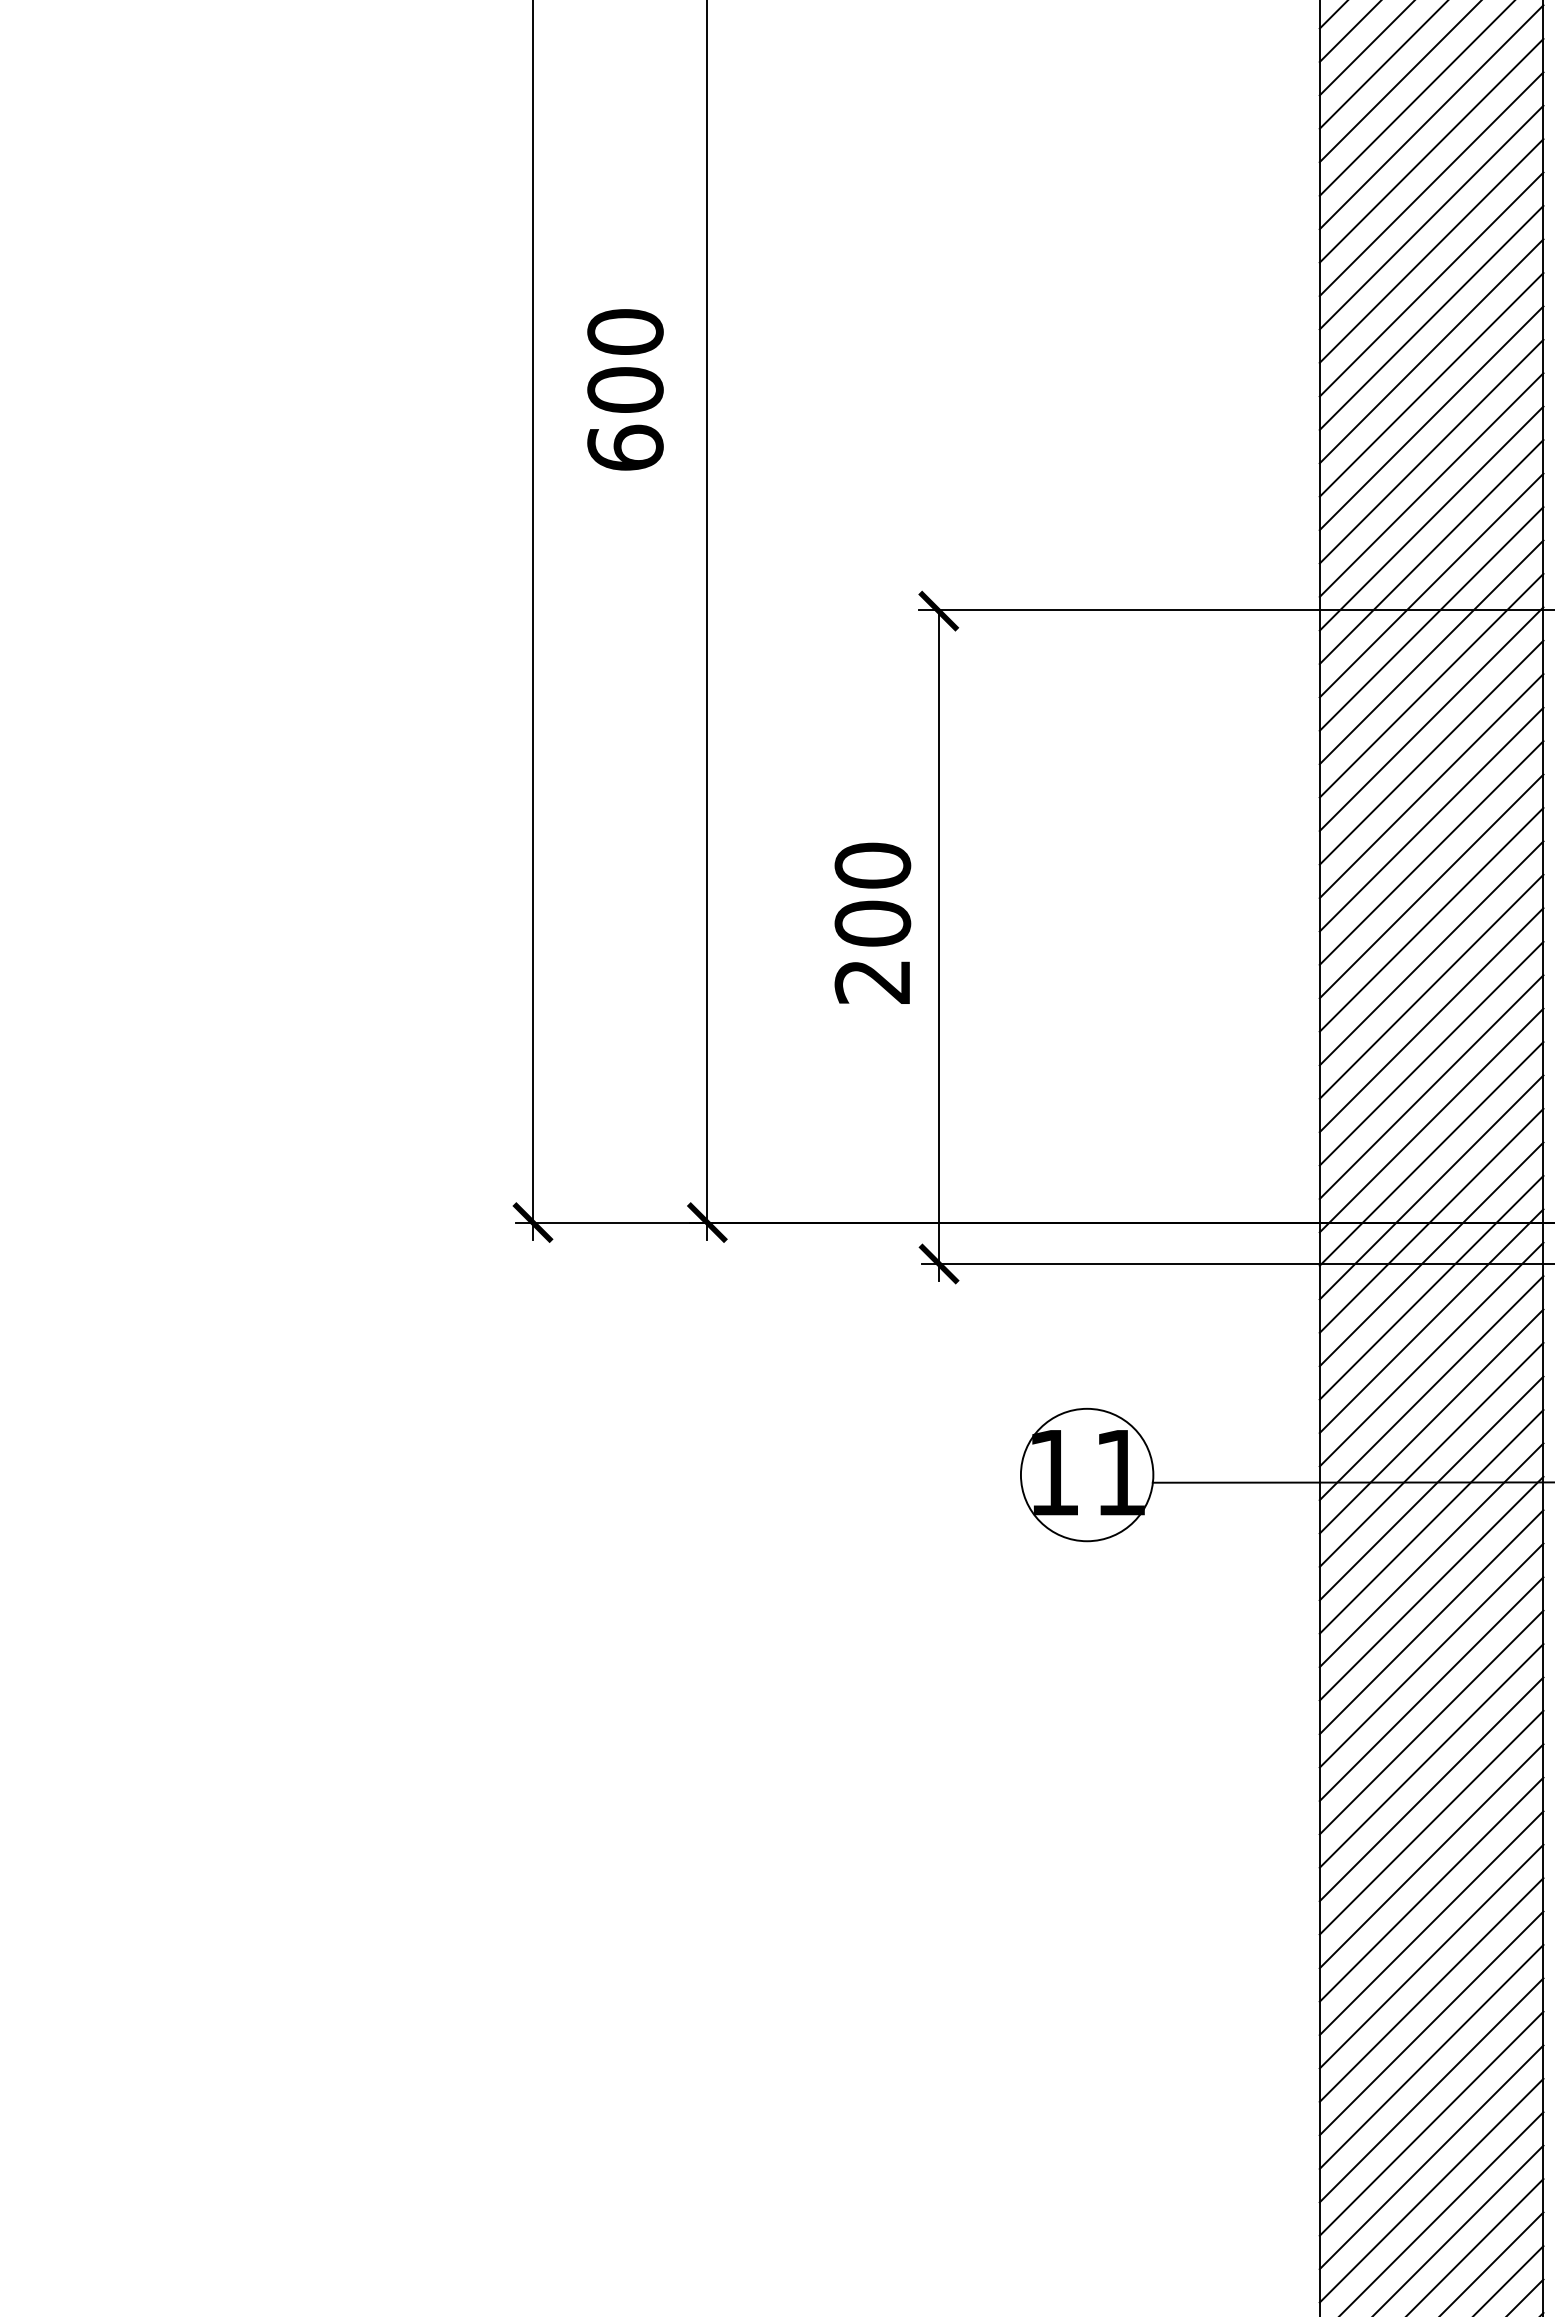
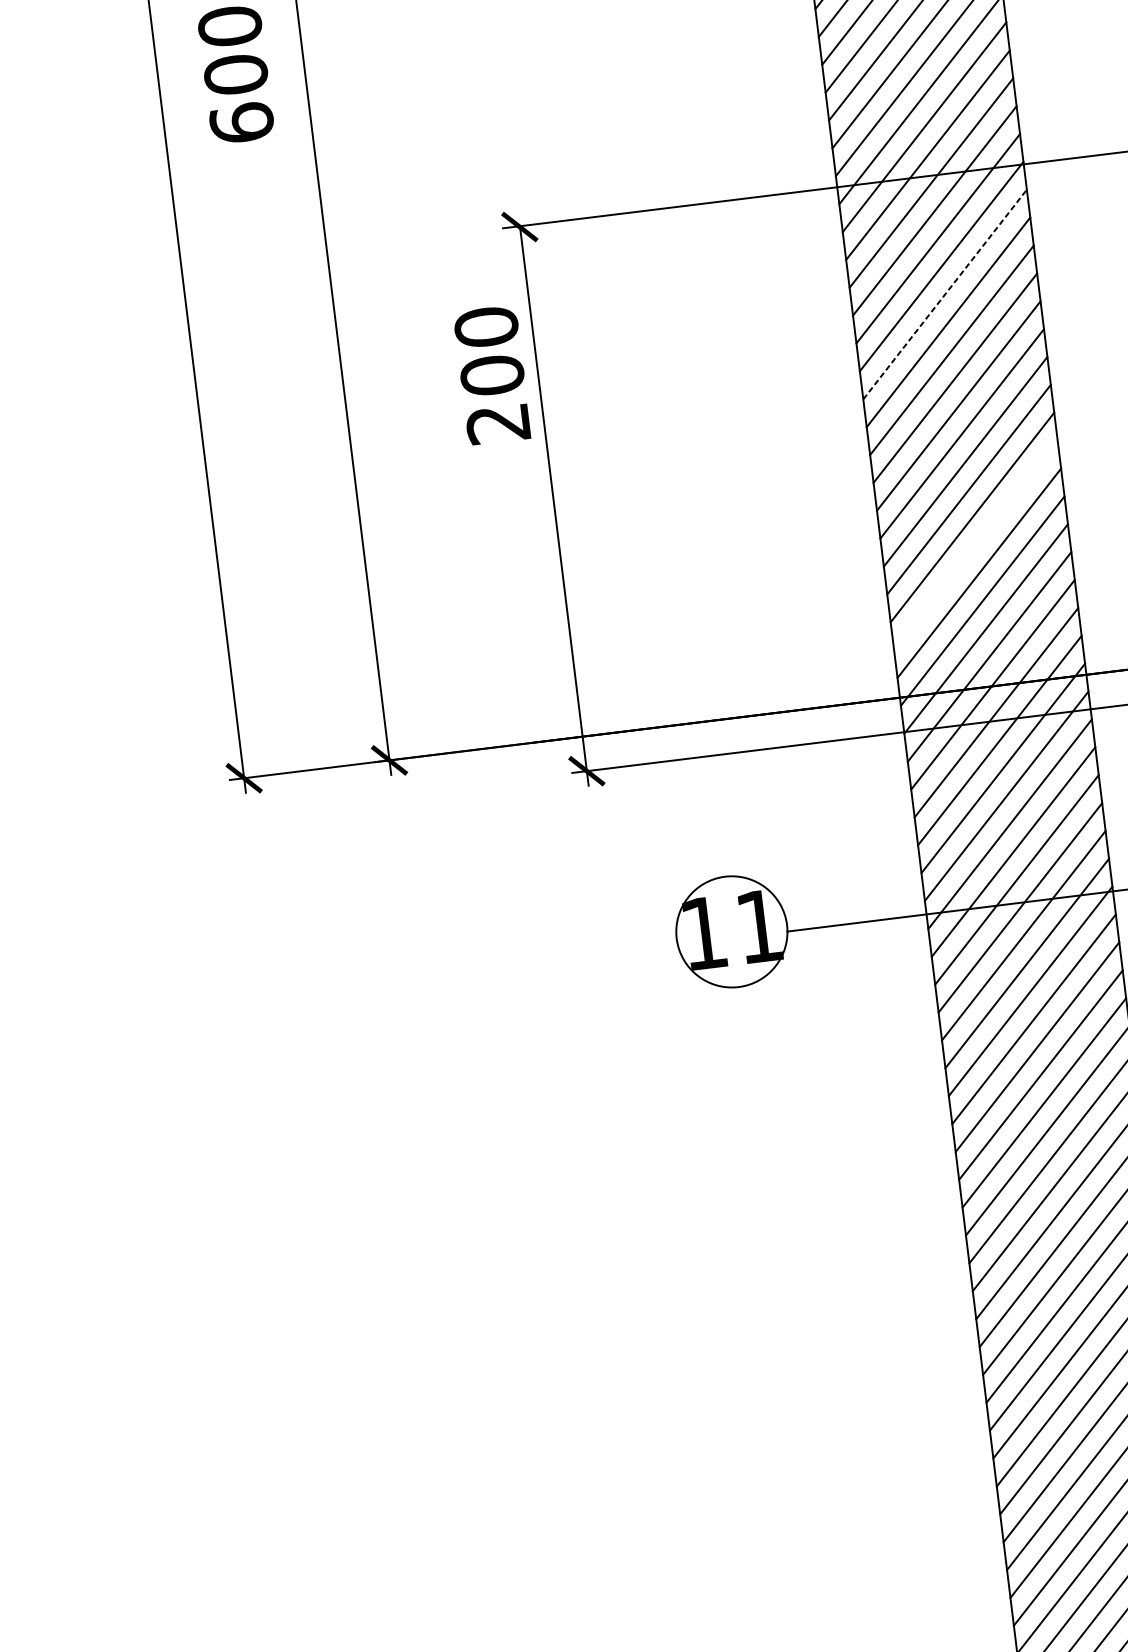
line: (1431, 752) -> (944, 294), solid -> dashed
text: (872, 922) -> (491, 374), moved
line: (1431, 1053) -> (975, 545), removed

